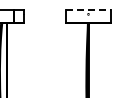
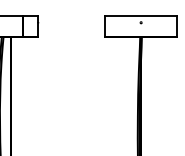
line: (89, 9) -> (142, 14), dashed -> solid

